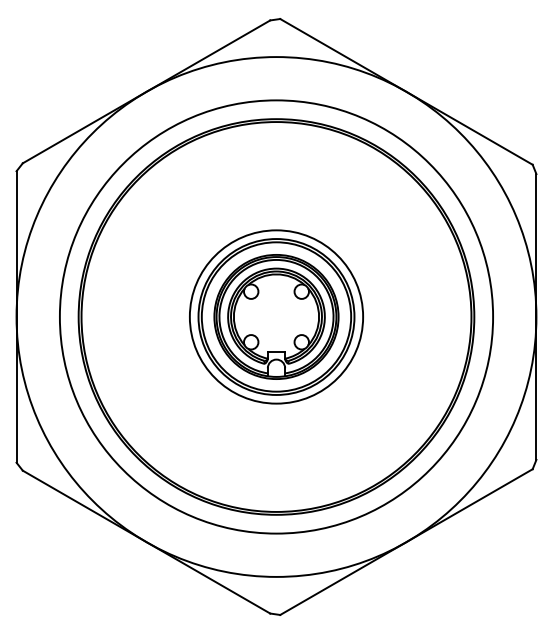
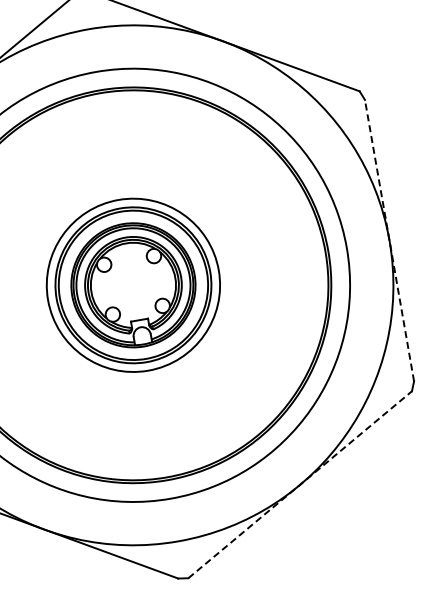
line: (536, 317) -> (389, 241), solid -> dashed
line: (406, 542) -> (300, 485), solid -> dashed

